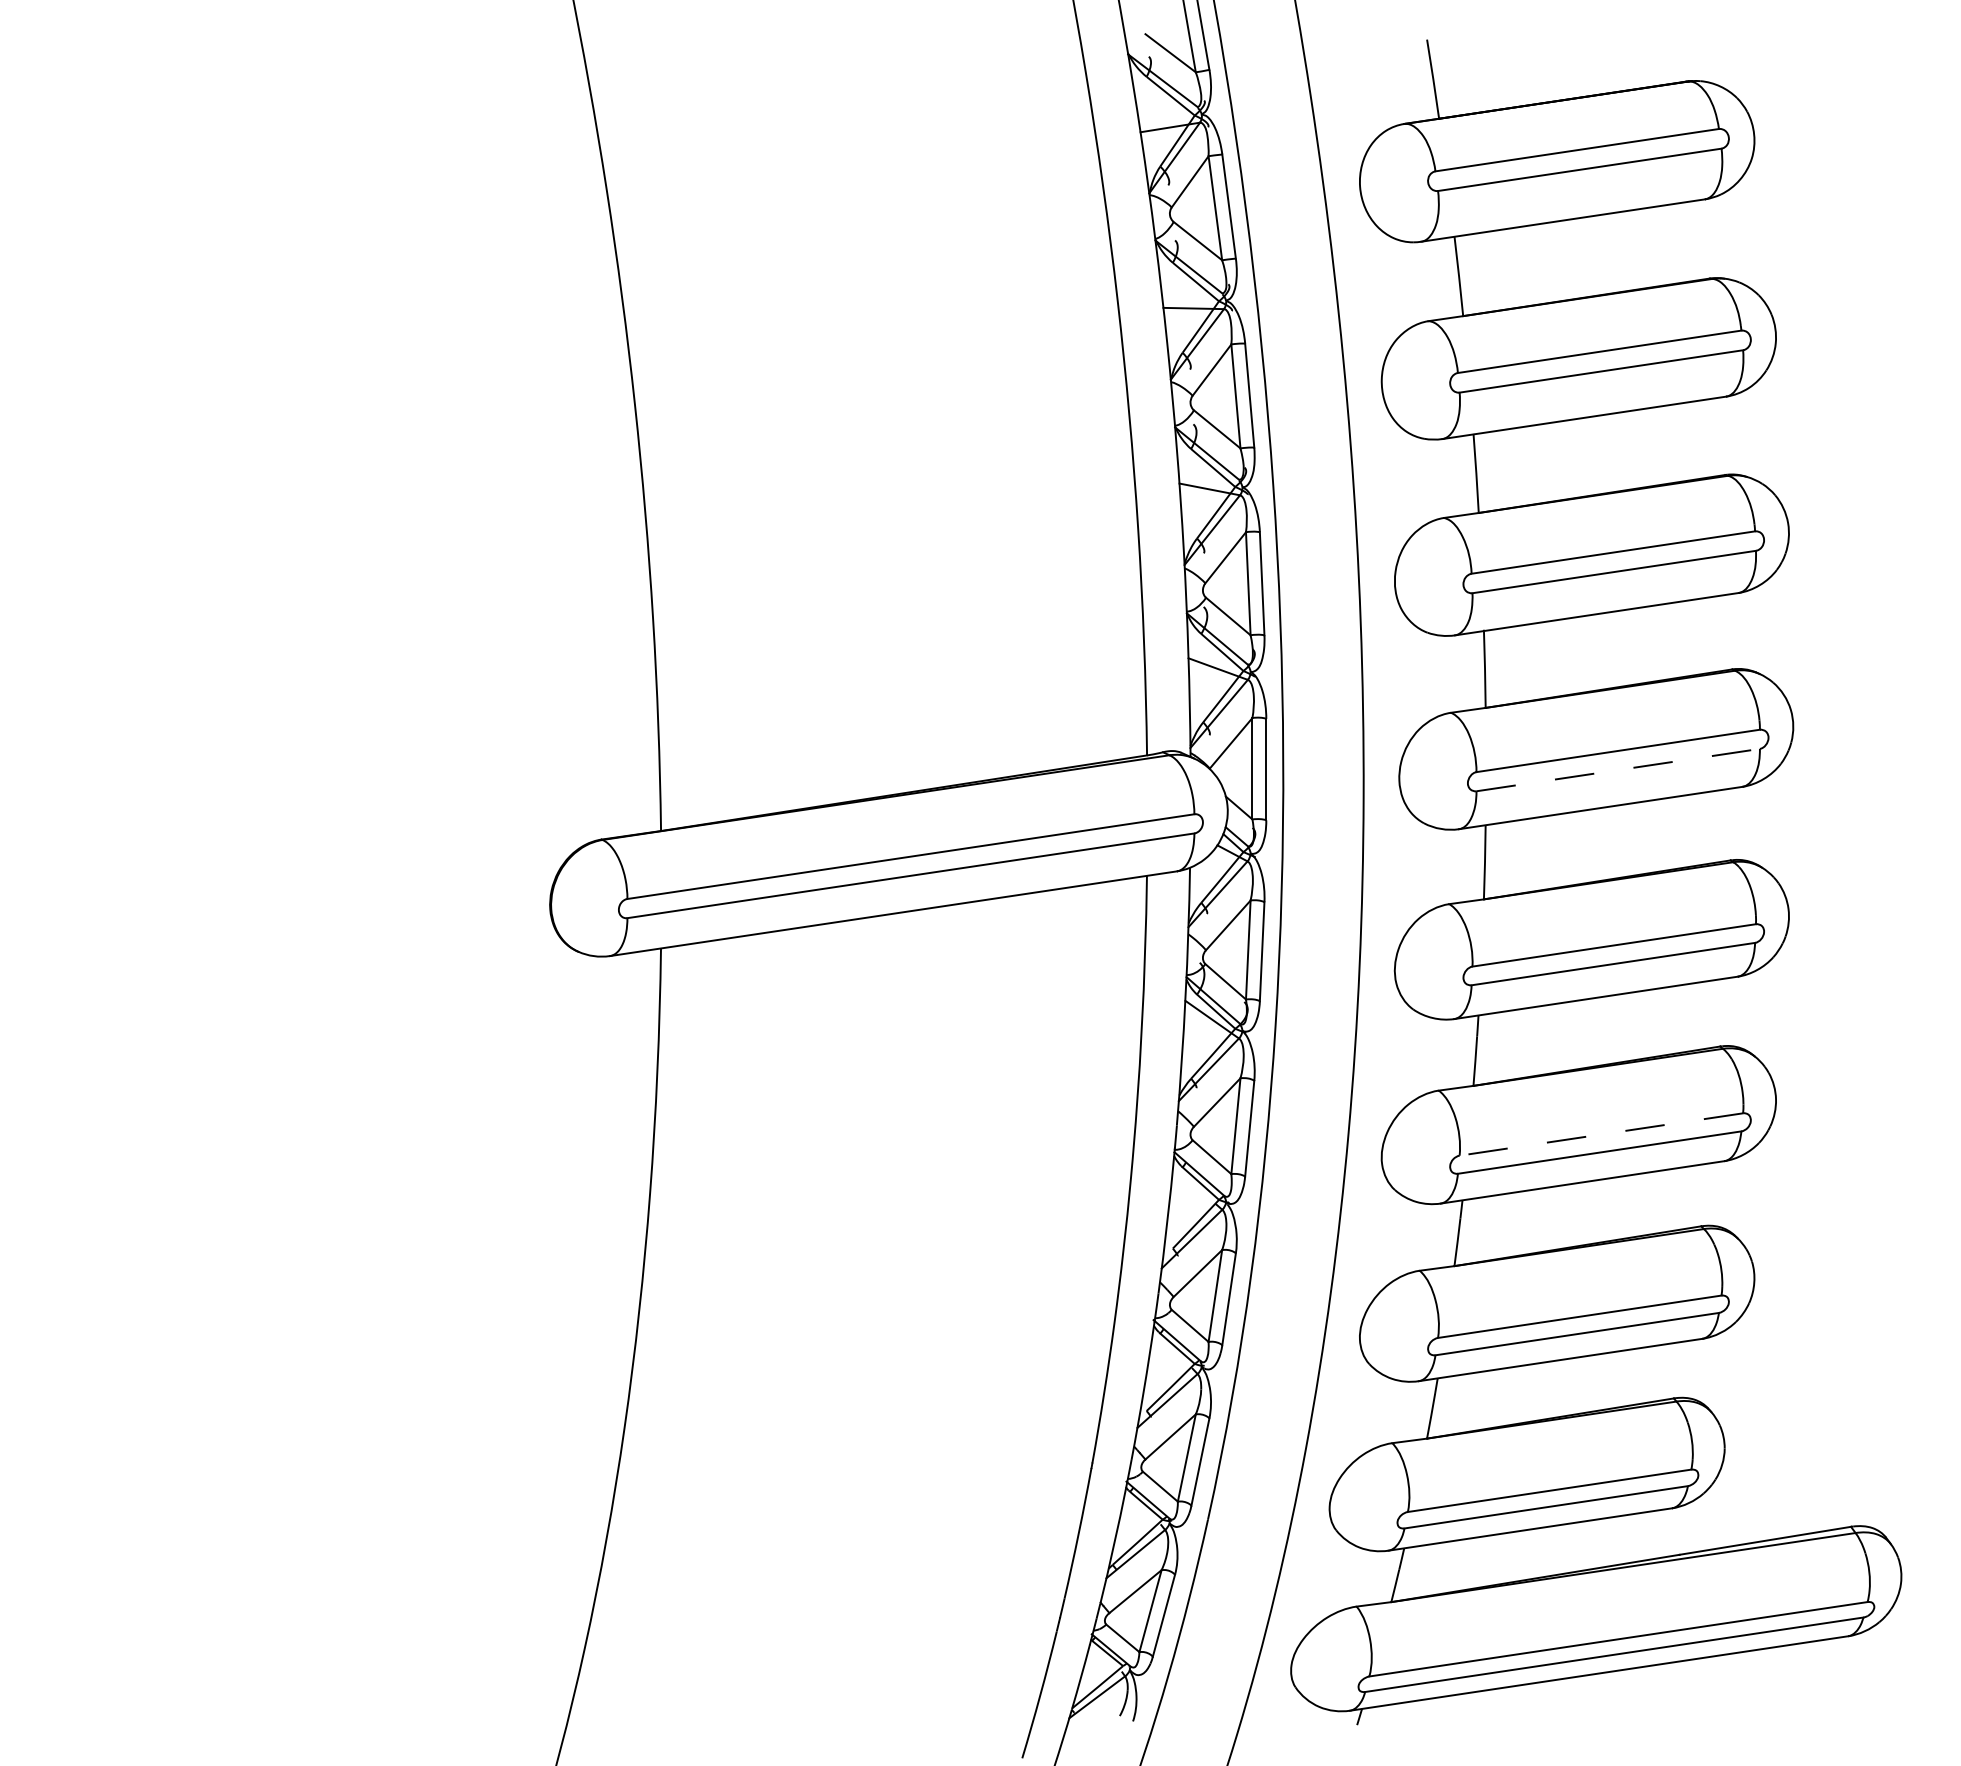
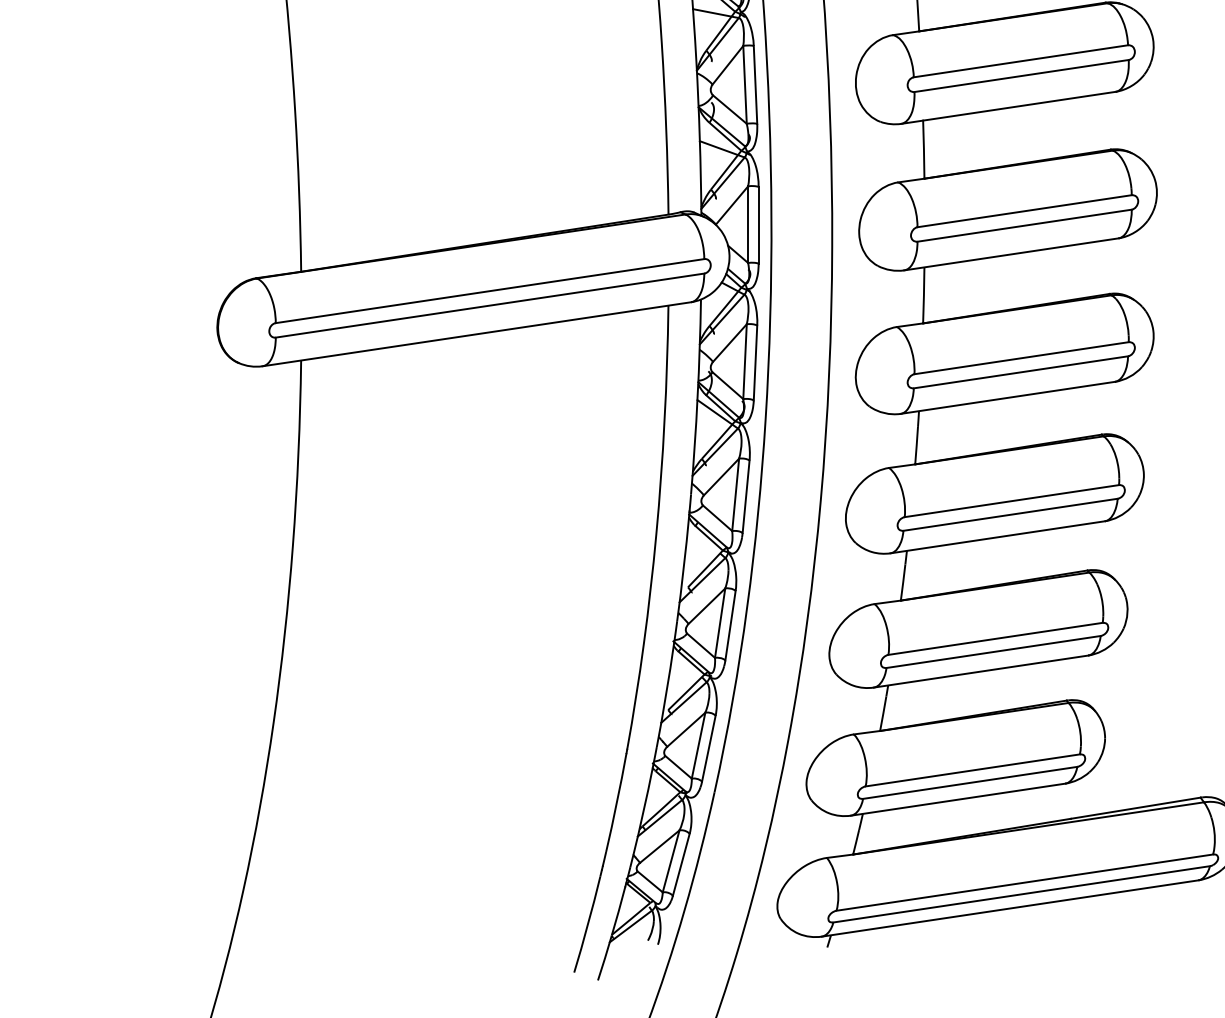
line: (1618, 770) -> (1024, 226), dashed -> solid
line: (1600, 1134) -> (1011, 501), dashed -> solid

